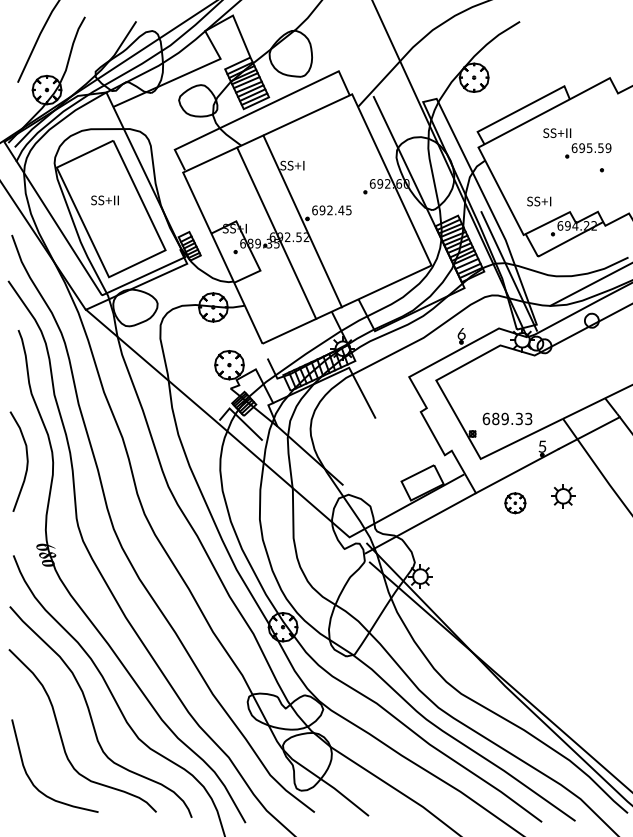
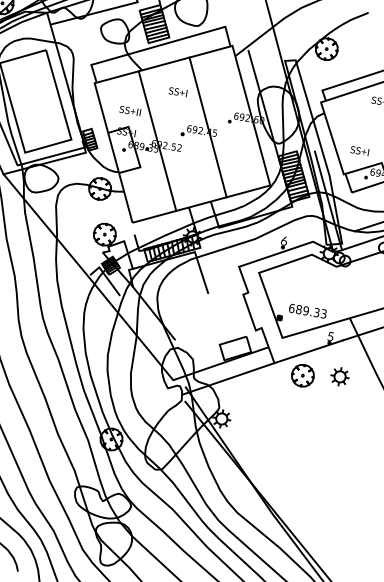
text: (104, 200) -> (129, 110), moved
line: (302, 221) -> (207, 127), moved
part: (515, 503) -> (302, 376), size x1.43

